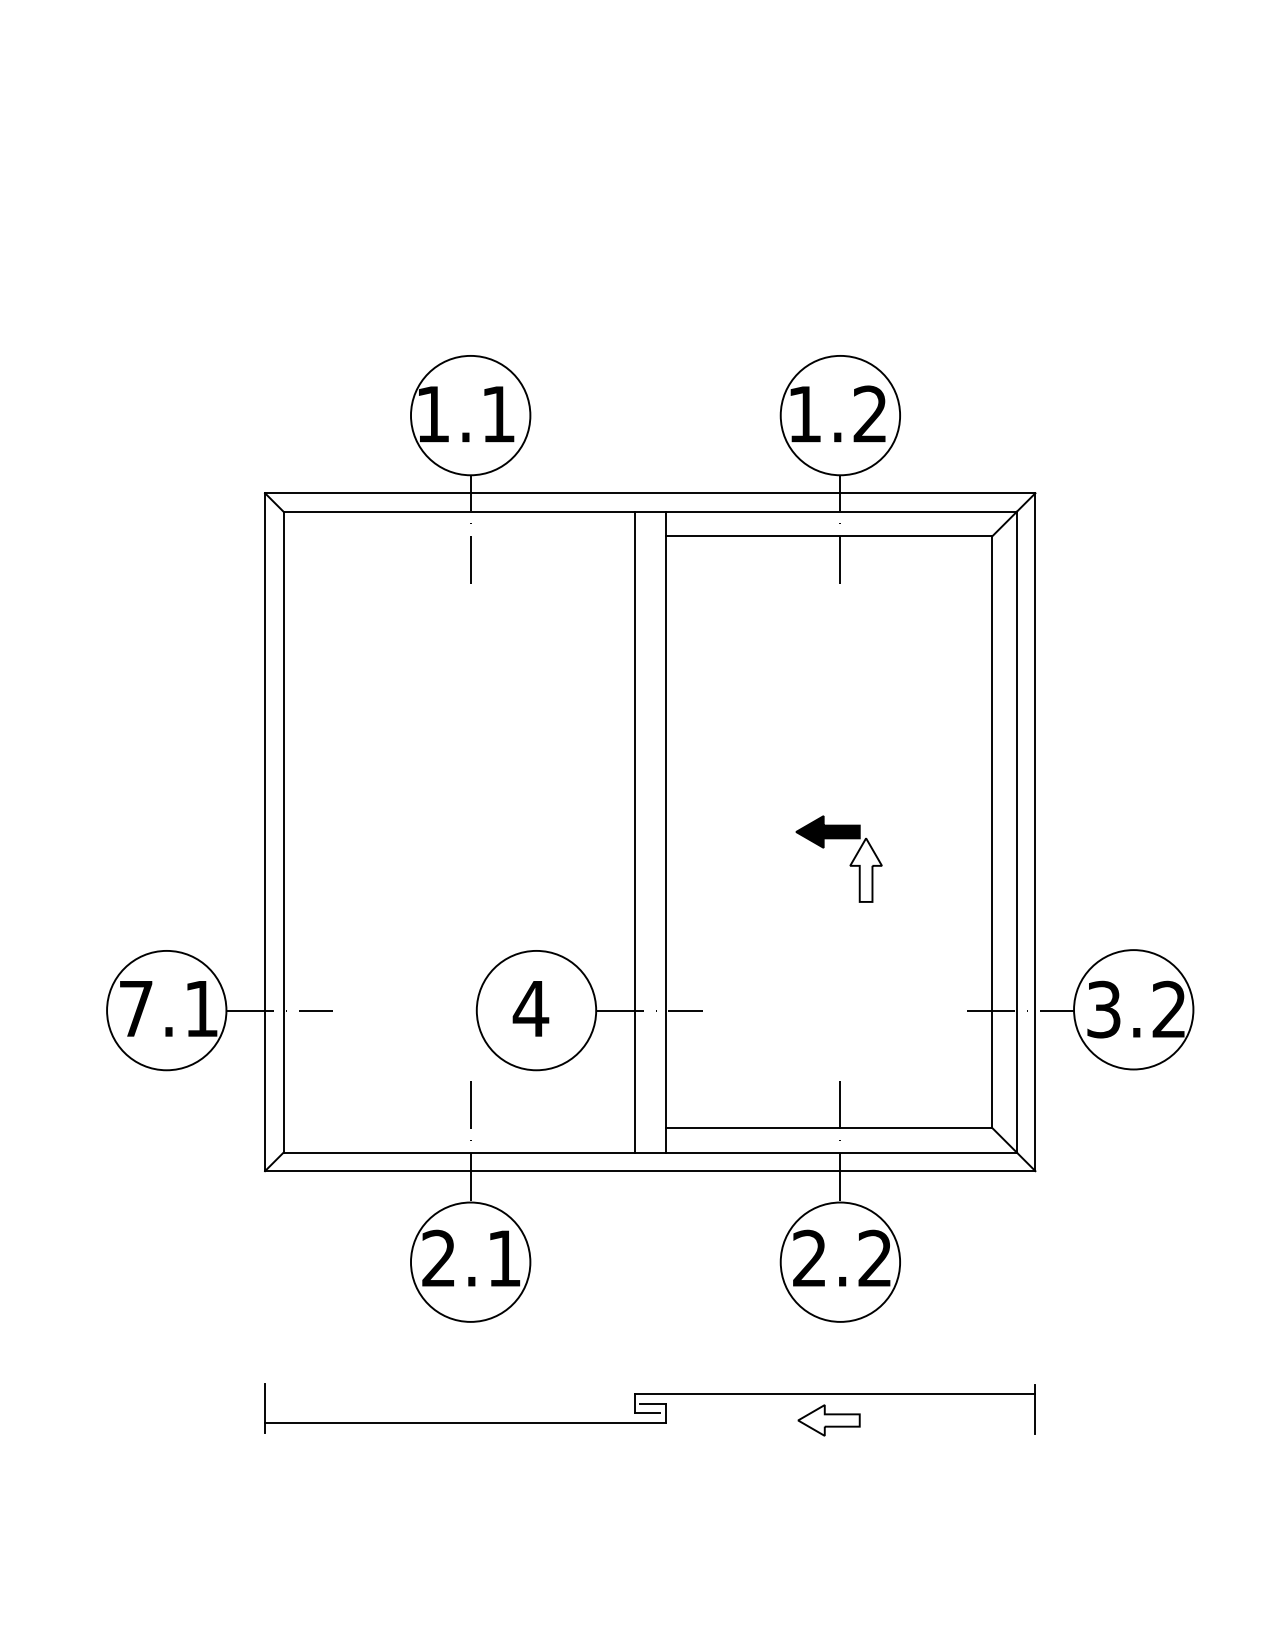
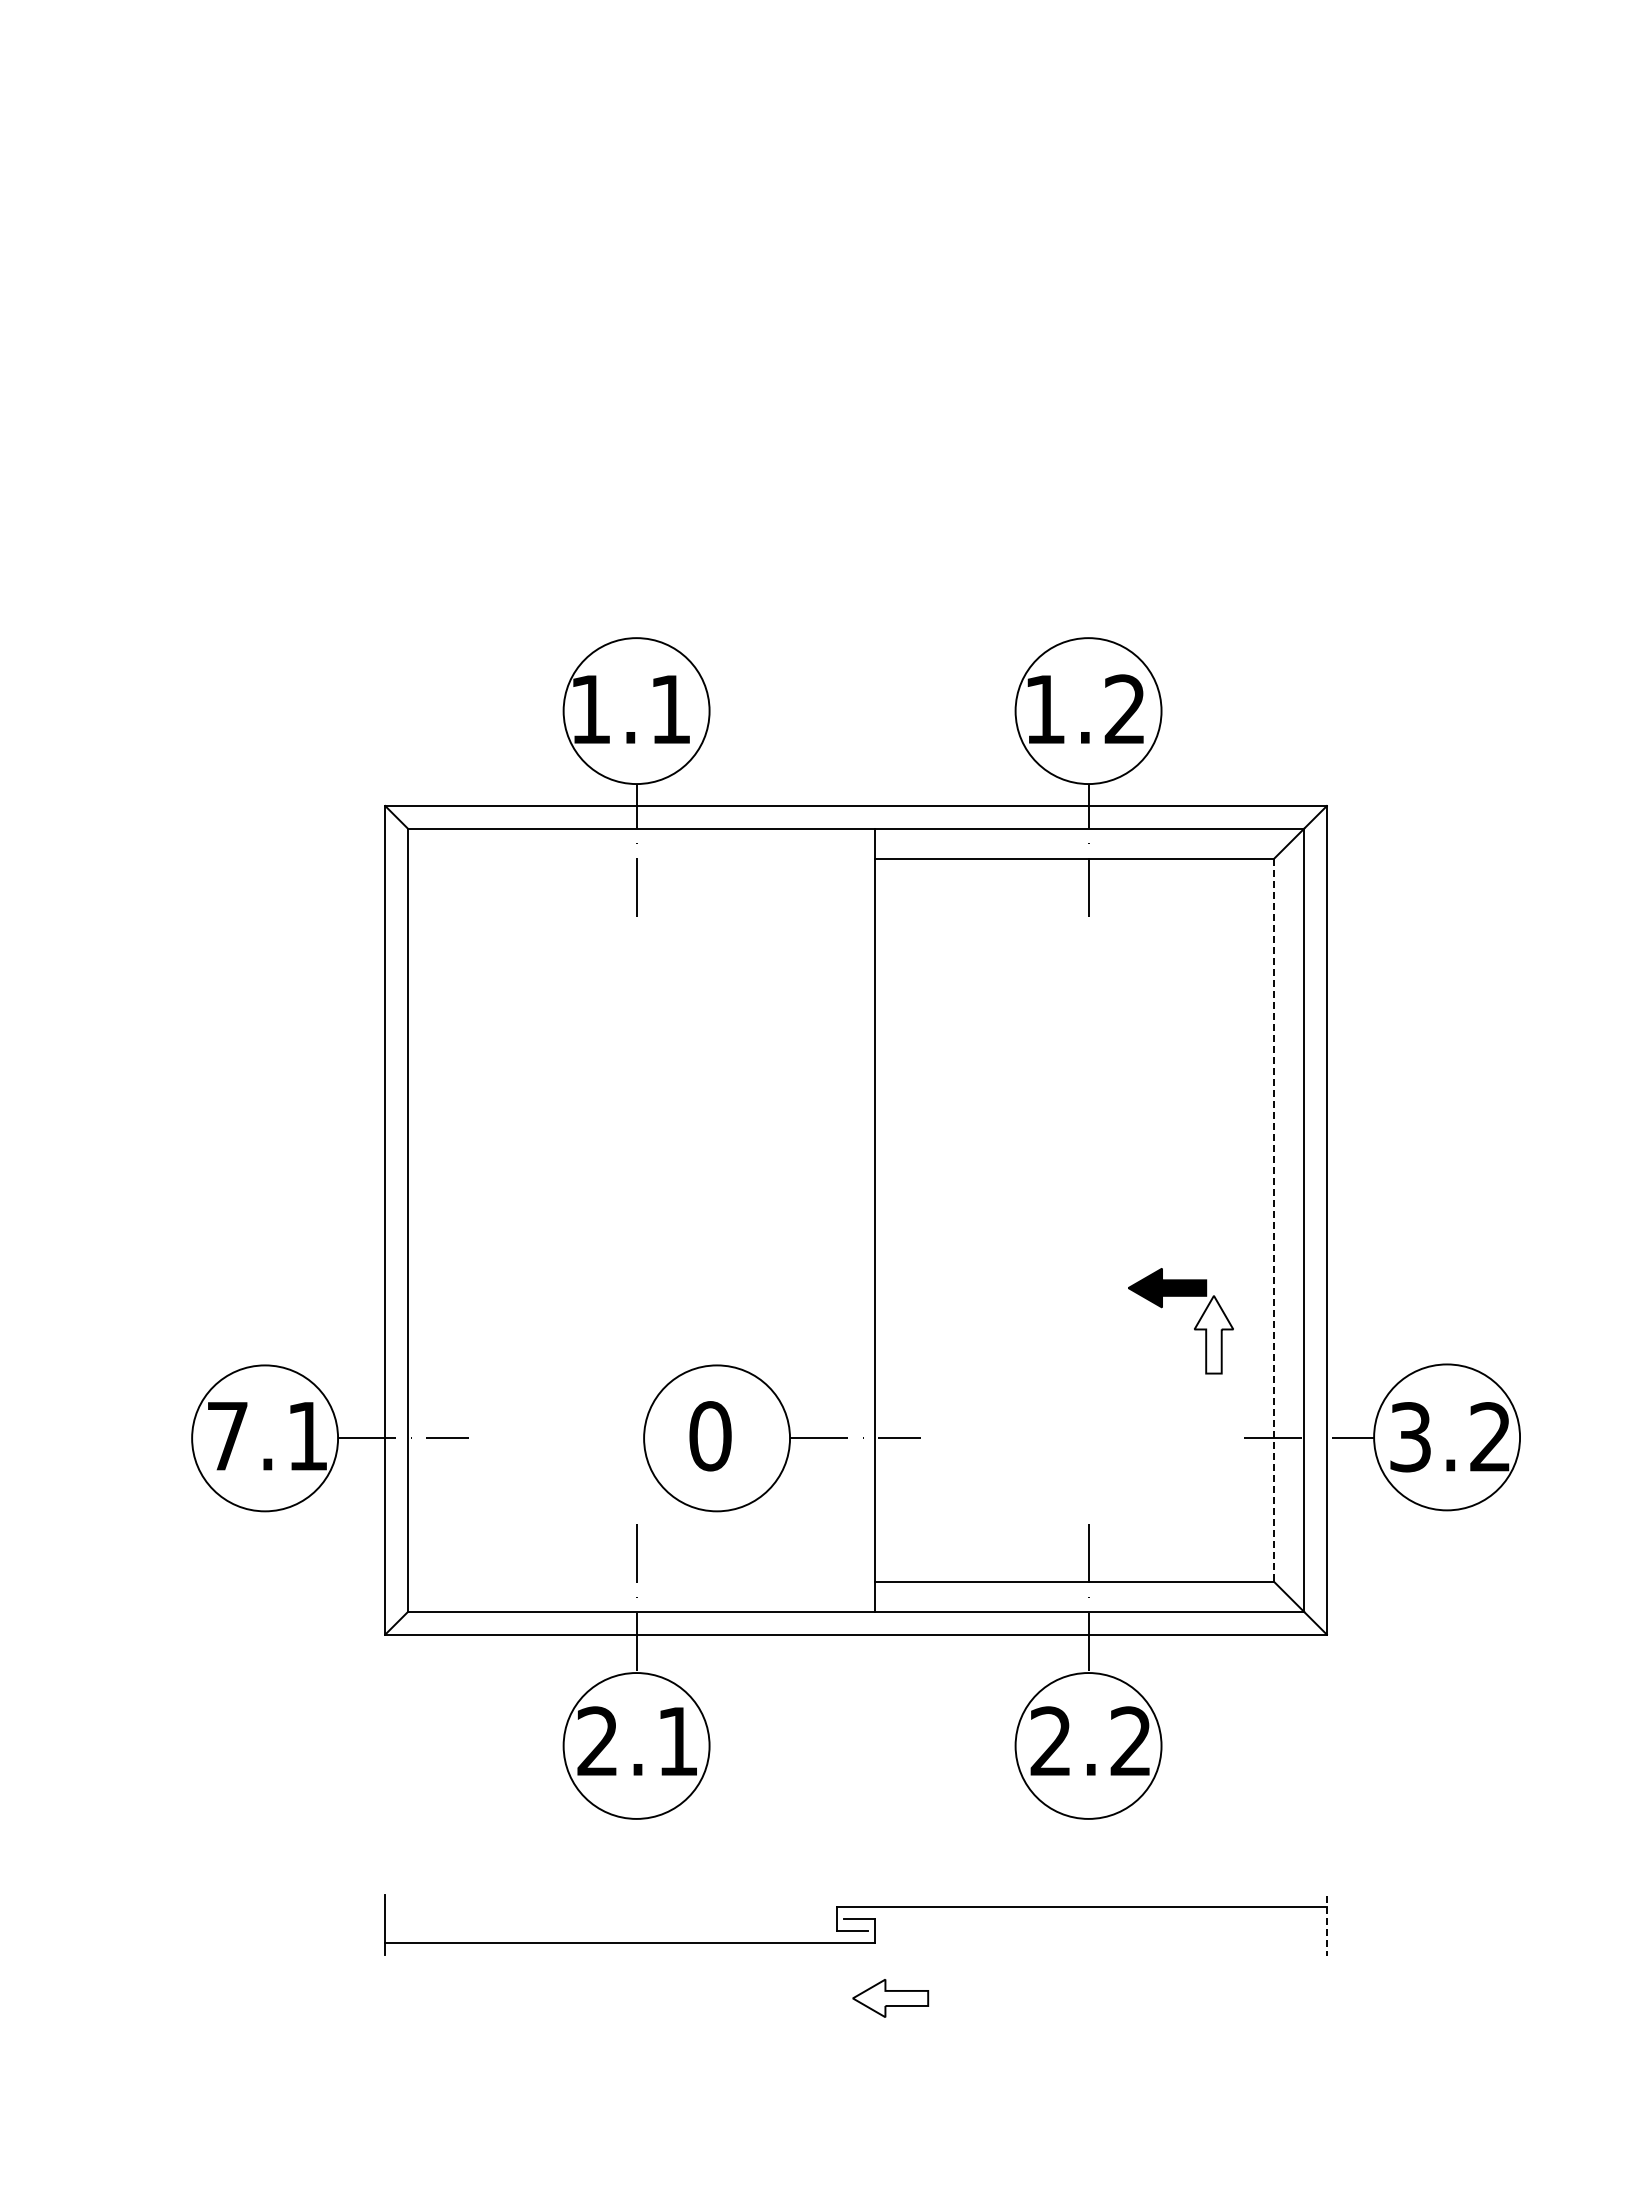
line: (635, 832) -> (837, 1220), removed
line: (992, 832) -> (1274, 1220), solid -> dashed
part: (850, 864) -> (1194, 1327), moved
text: (531, 1009) -> (710, 1436), 4 -> 0
line: (1035, 1409) -> (1326, 1926), solid -> dashed
part: (828, 1420) -> (890, 1998), moved

